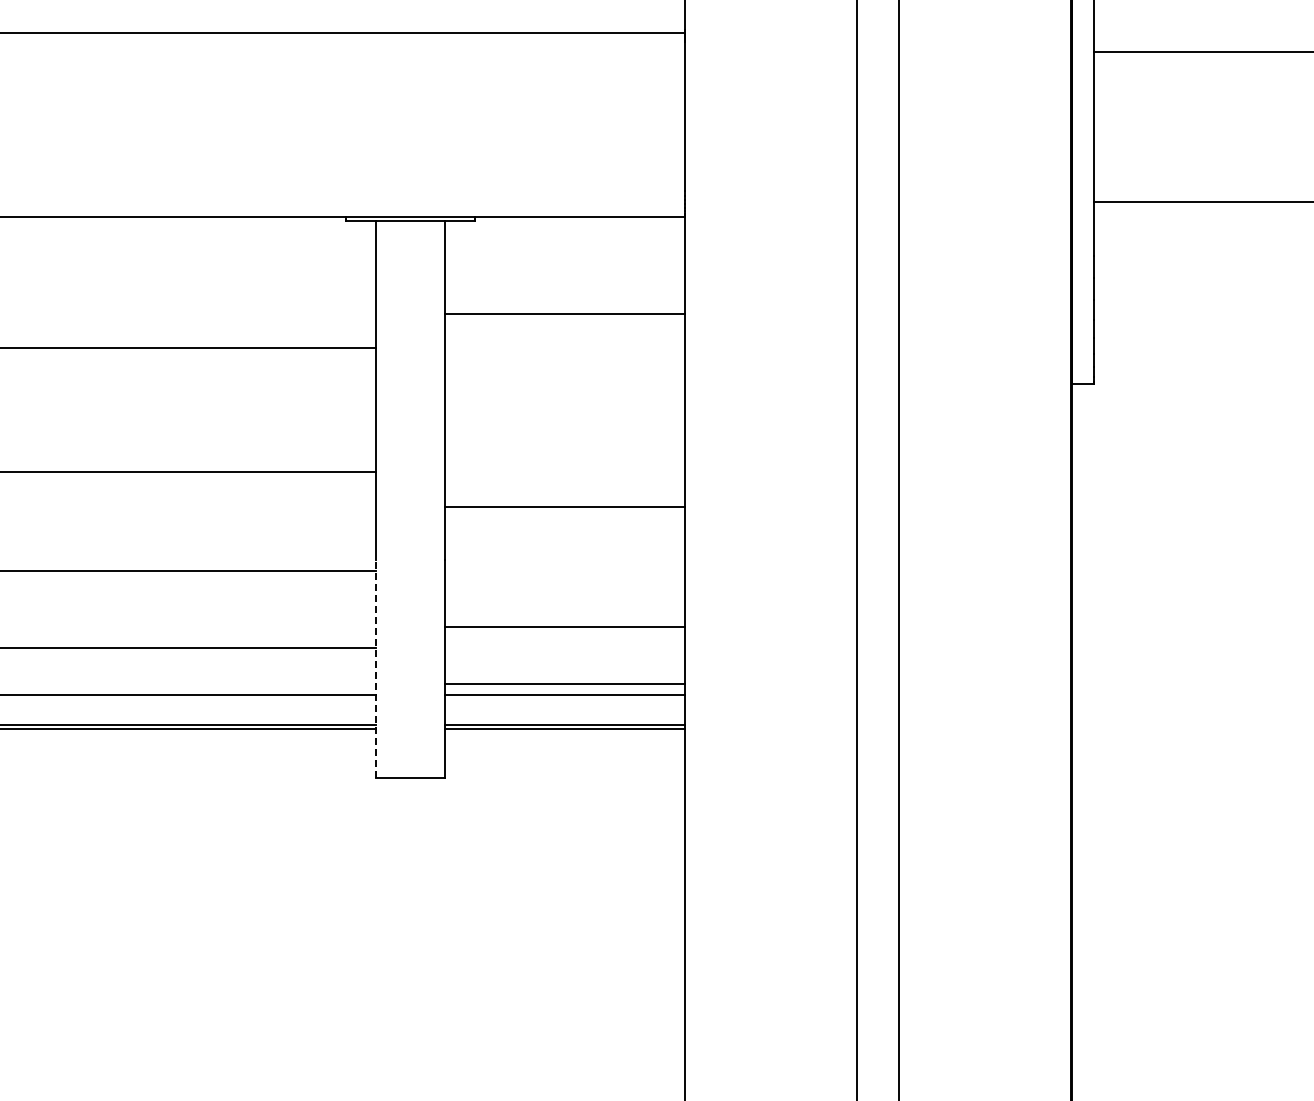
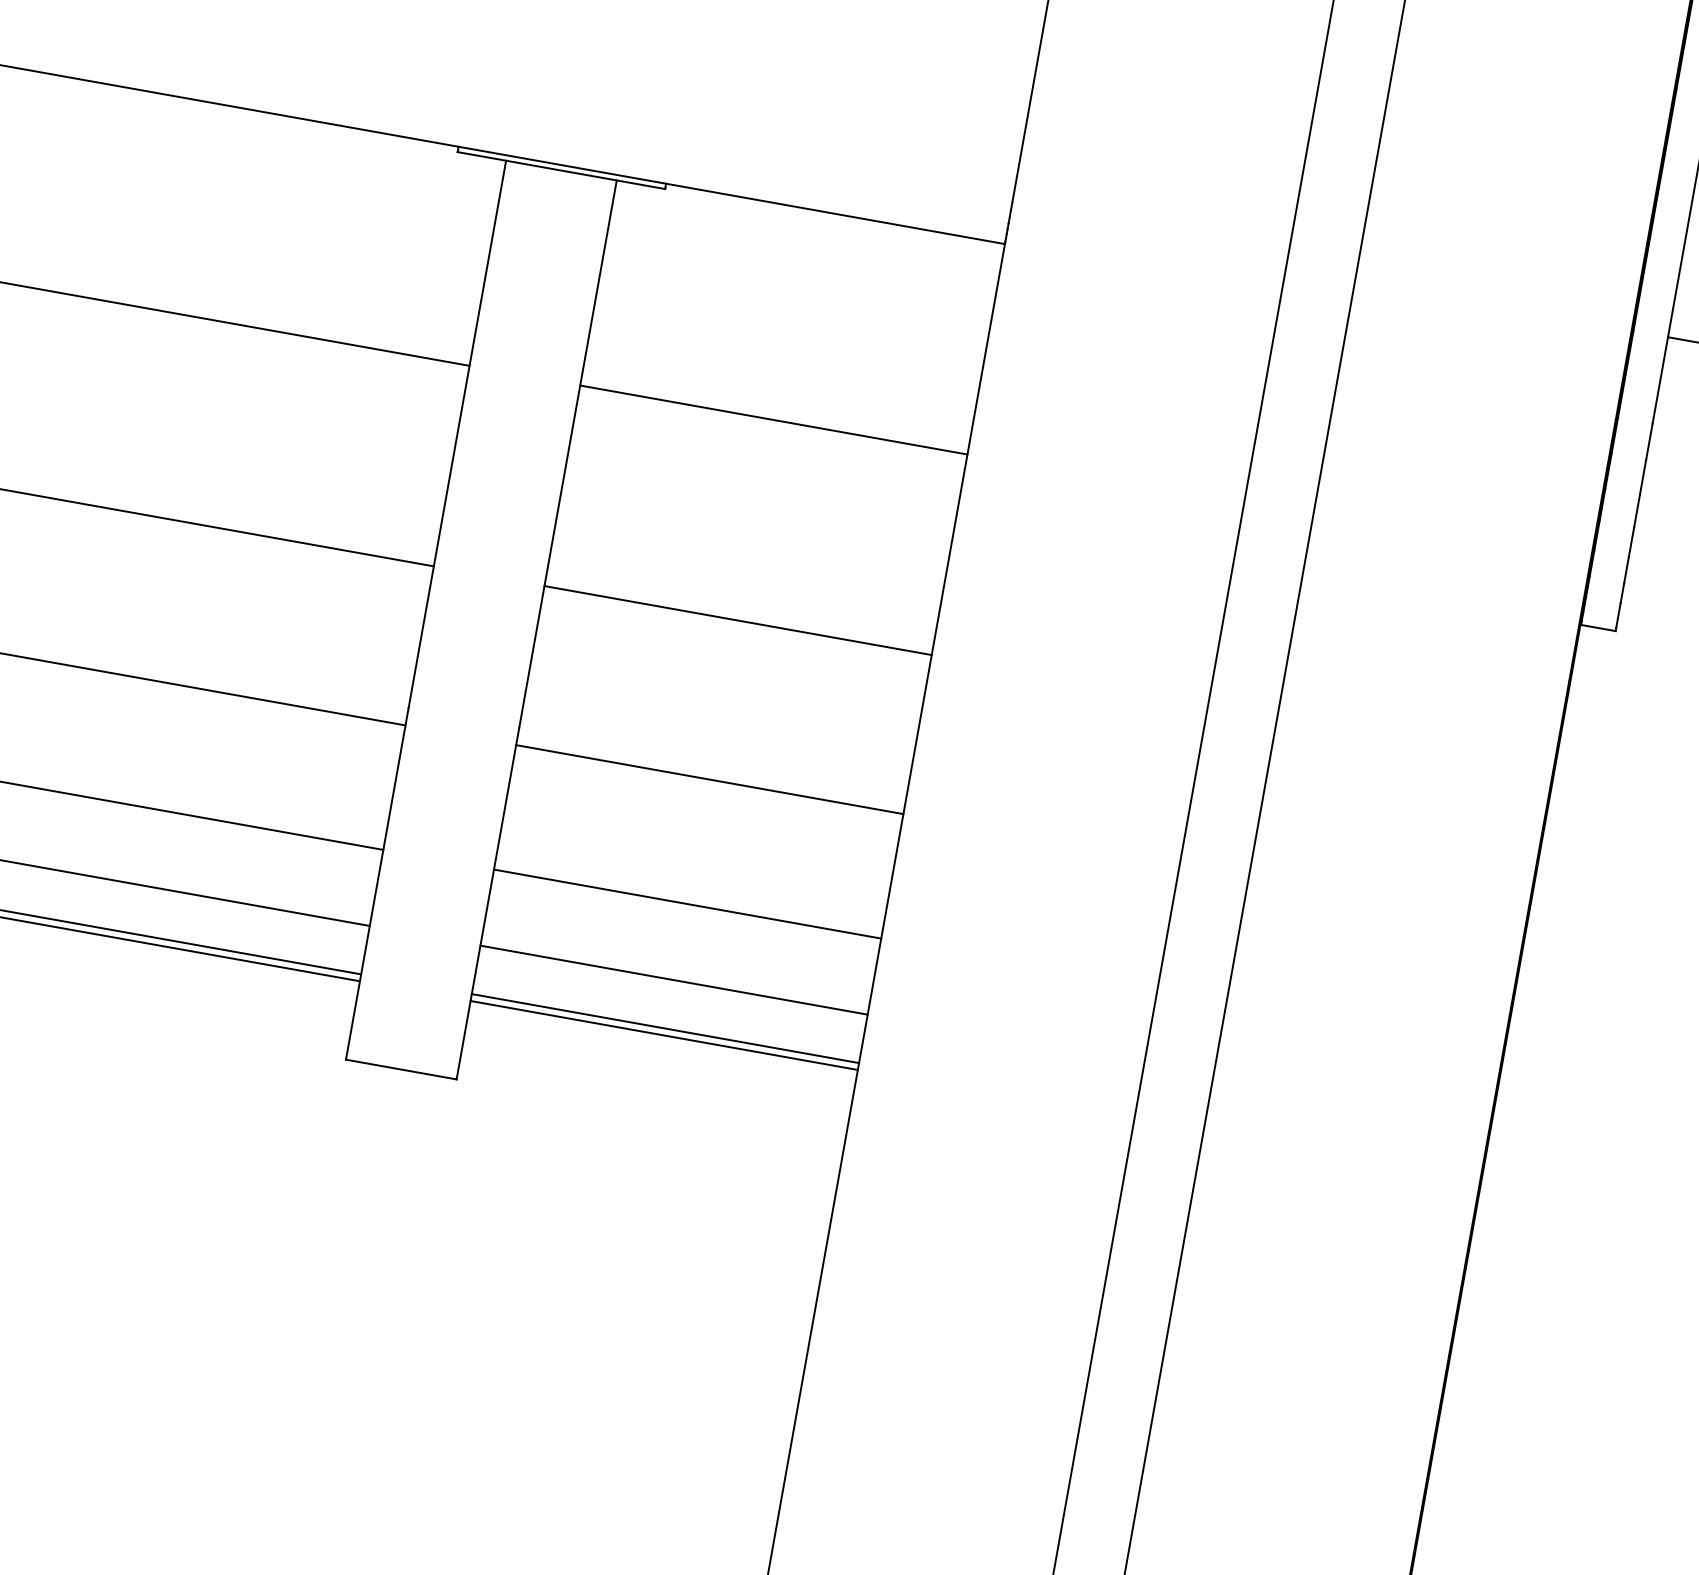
line: (564, 313) -> (773, 419), moved
line: (564, 507) -> (737, 621), moved
line: (564, 626) -> (708, 779), moved
line: (376, 668) -> (377, 883), dashed -> solid
line: (564, 683) -> (686, 903), moved

